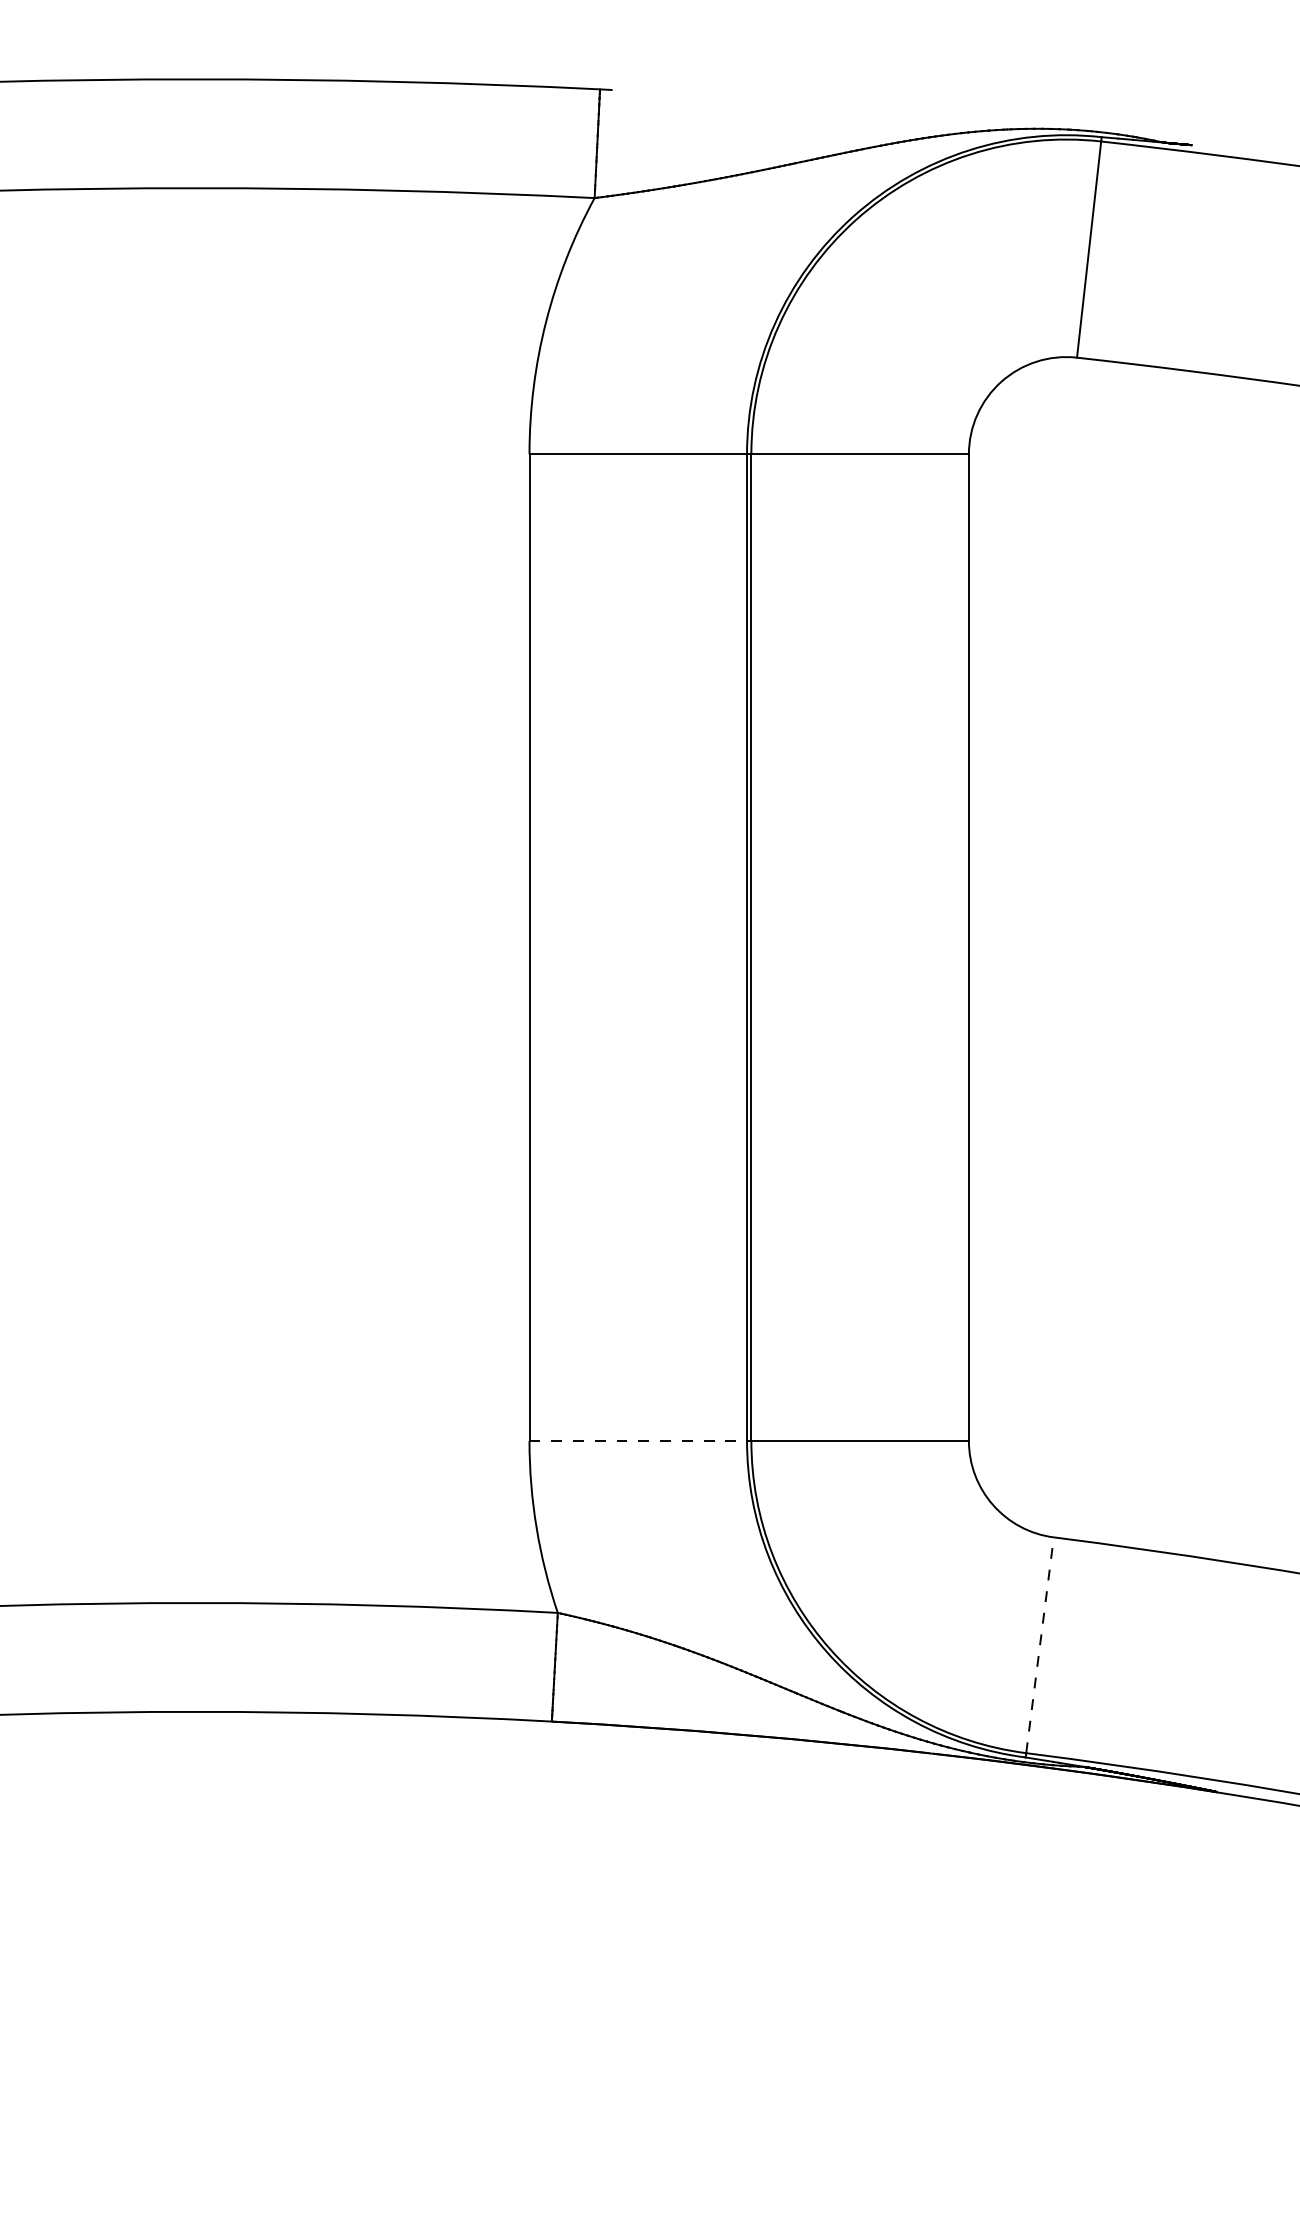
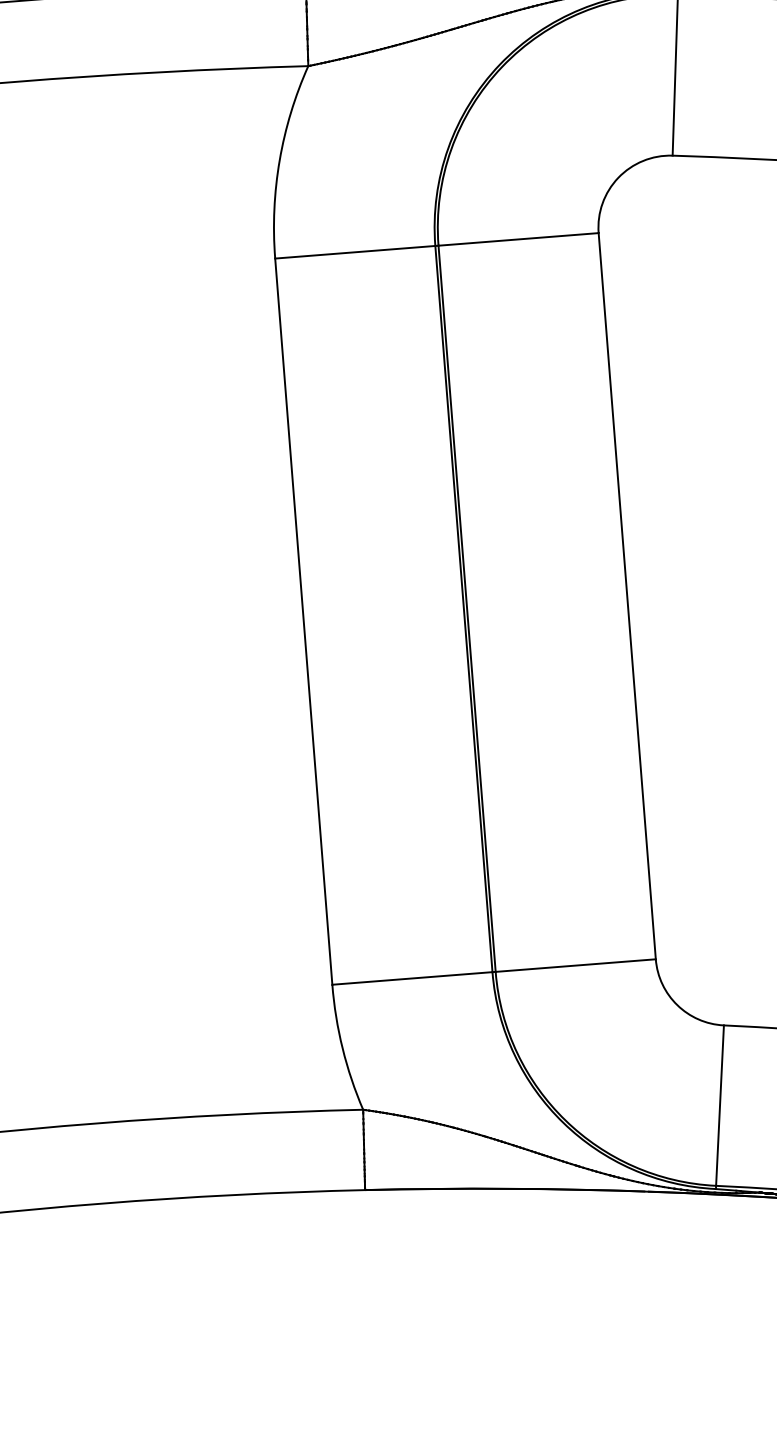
line: (638, 1440) -> (412, 978), dashed -> solid
line: (1040, 1645) -> (720, 1105), dashed -> solid

